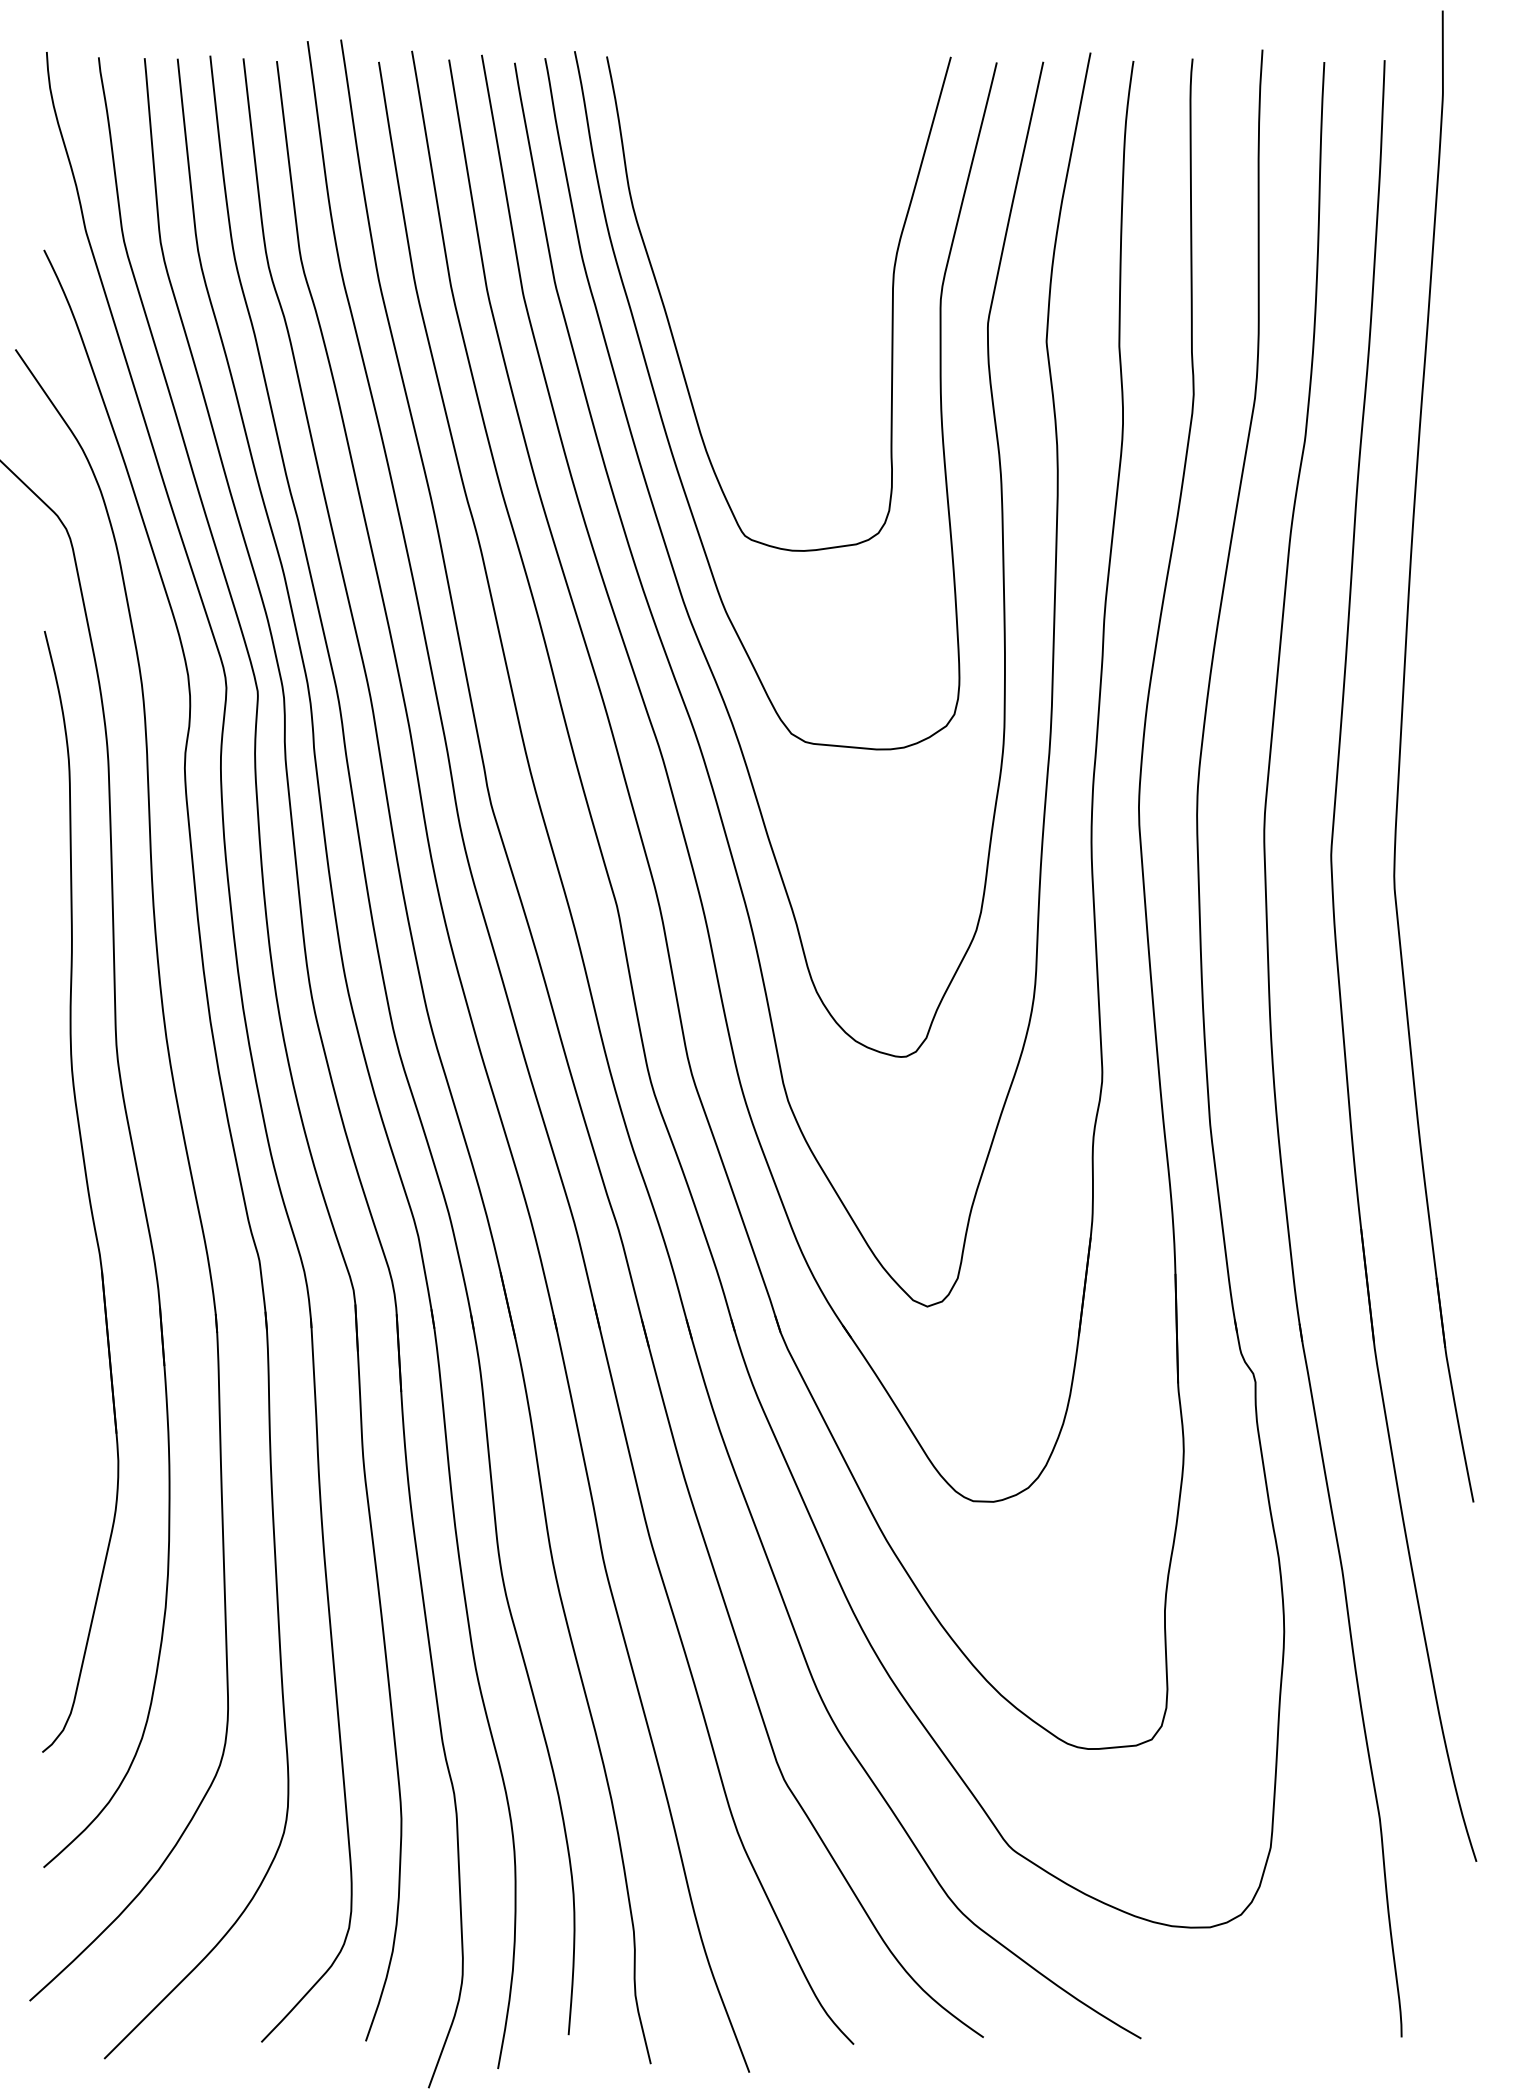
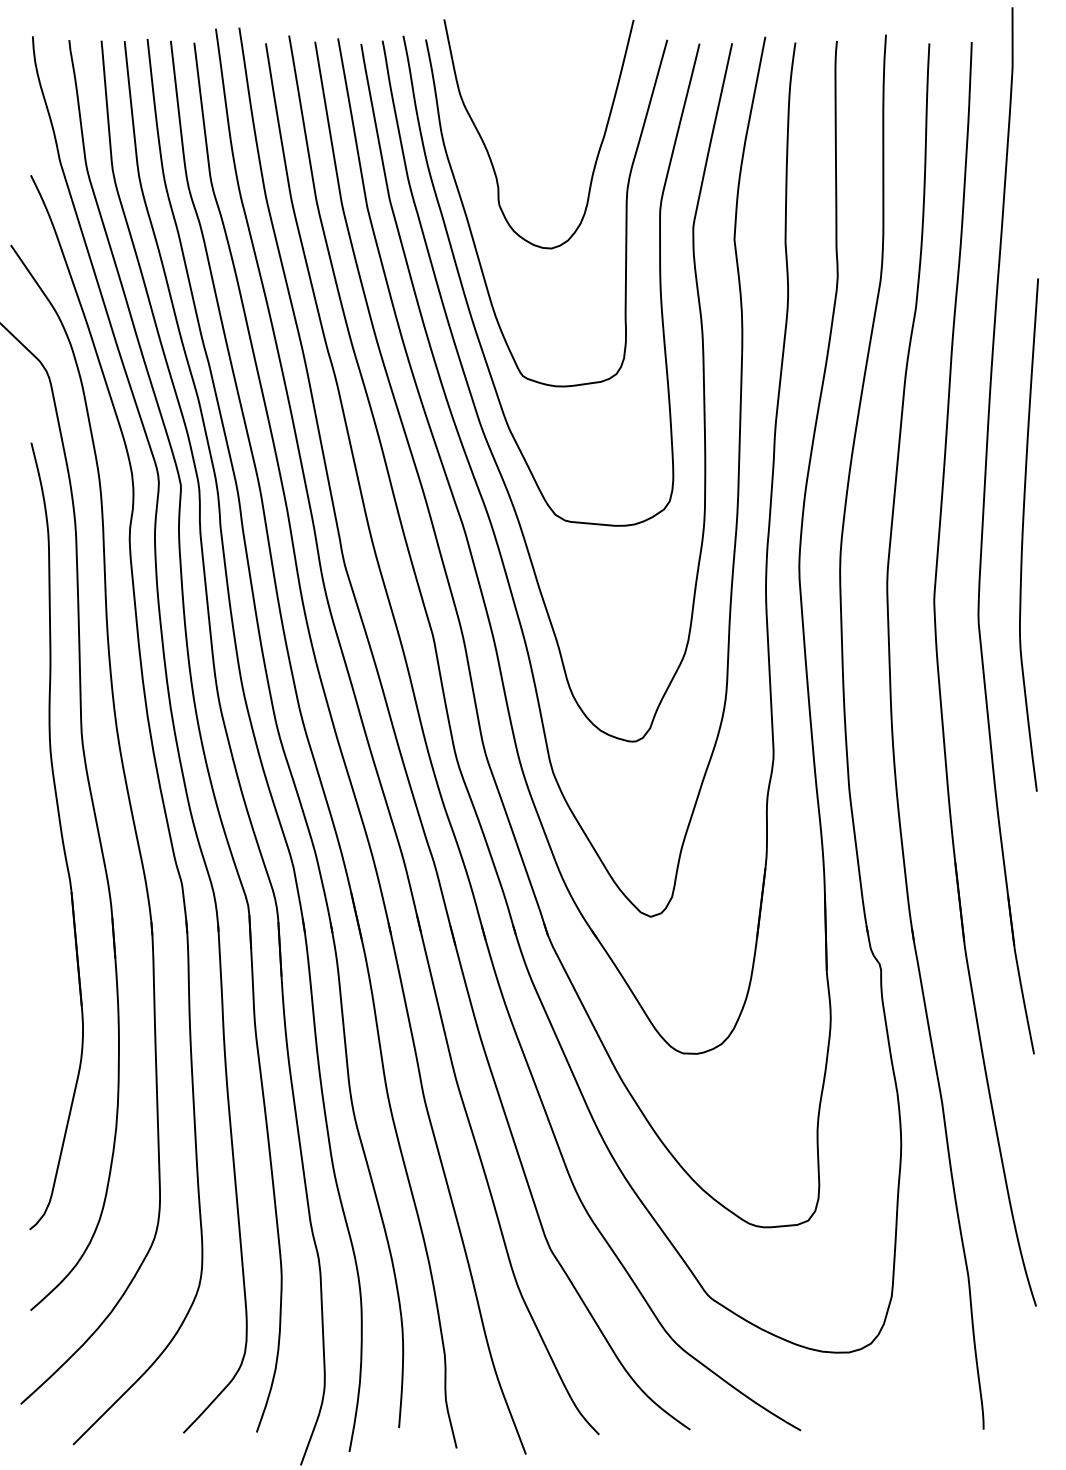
curve: (697, 218) -> (489, 153), added
curve: (1458, 761) -> (1023, 534), added

